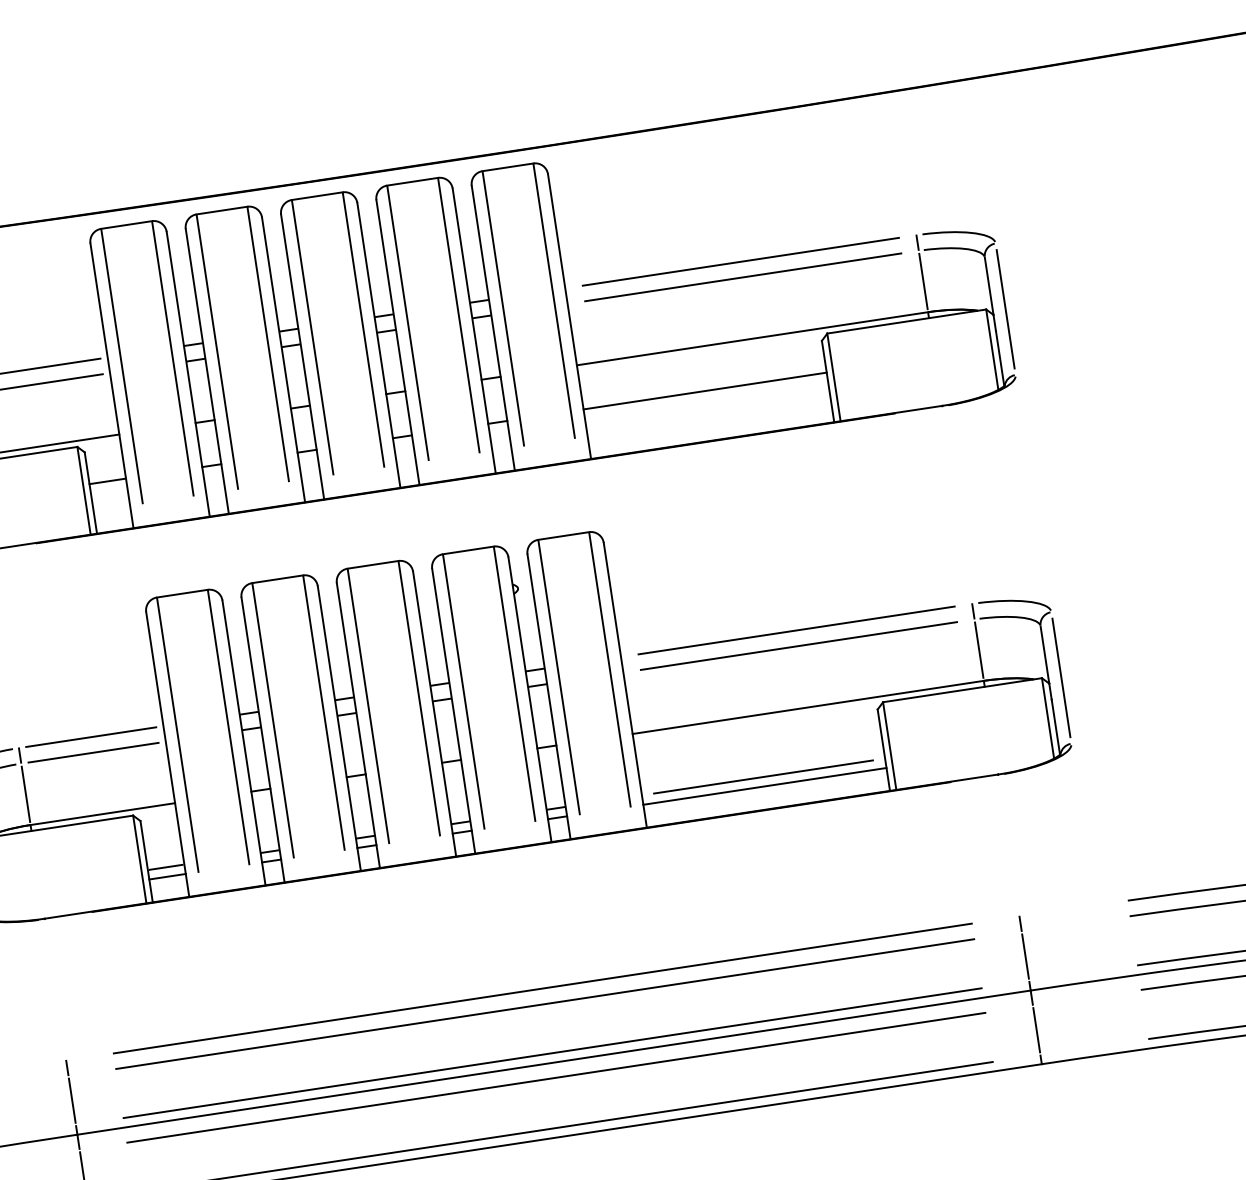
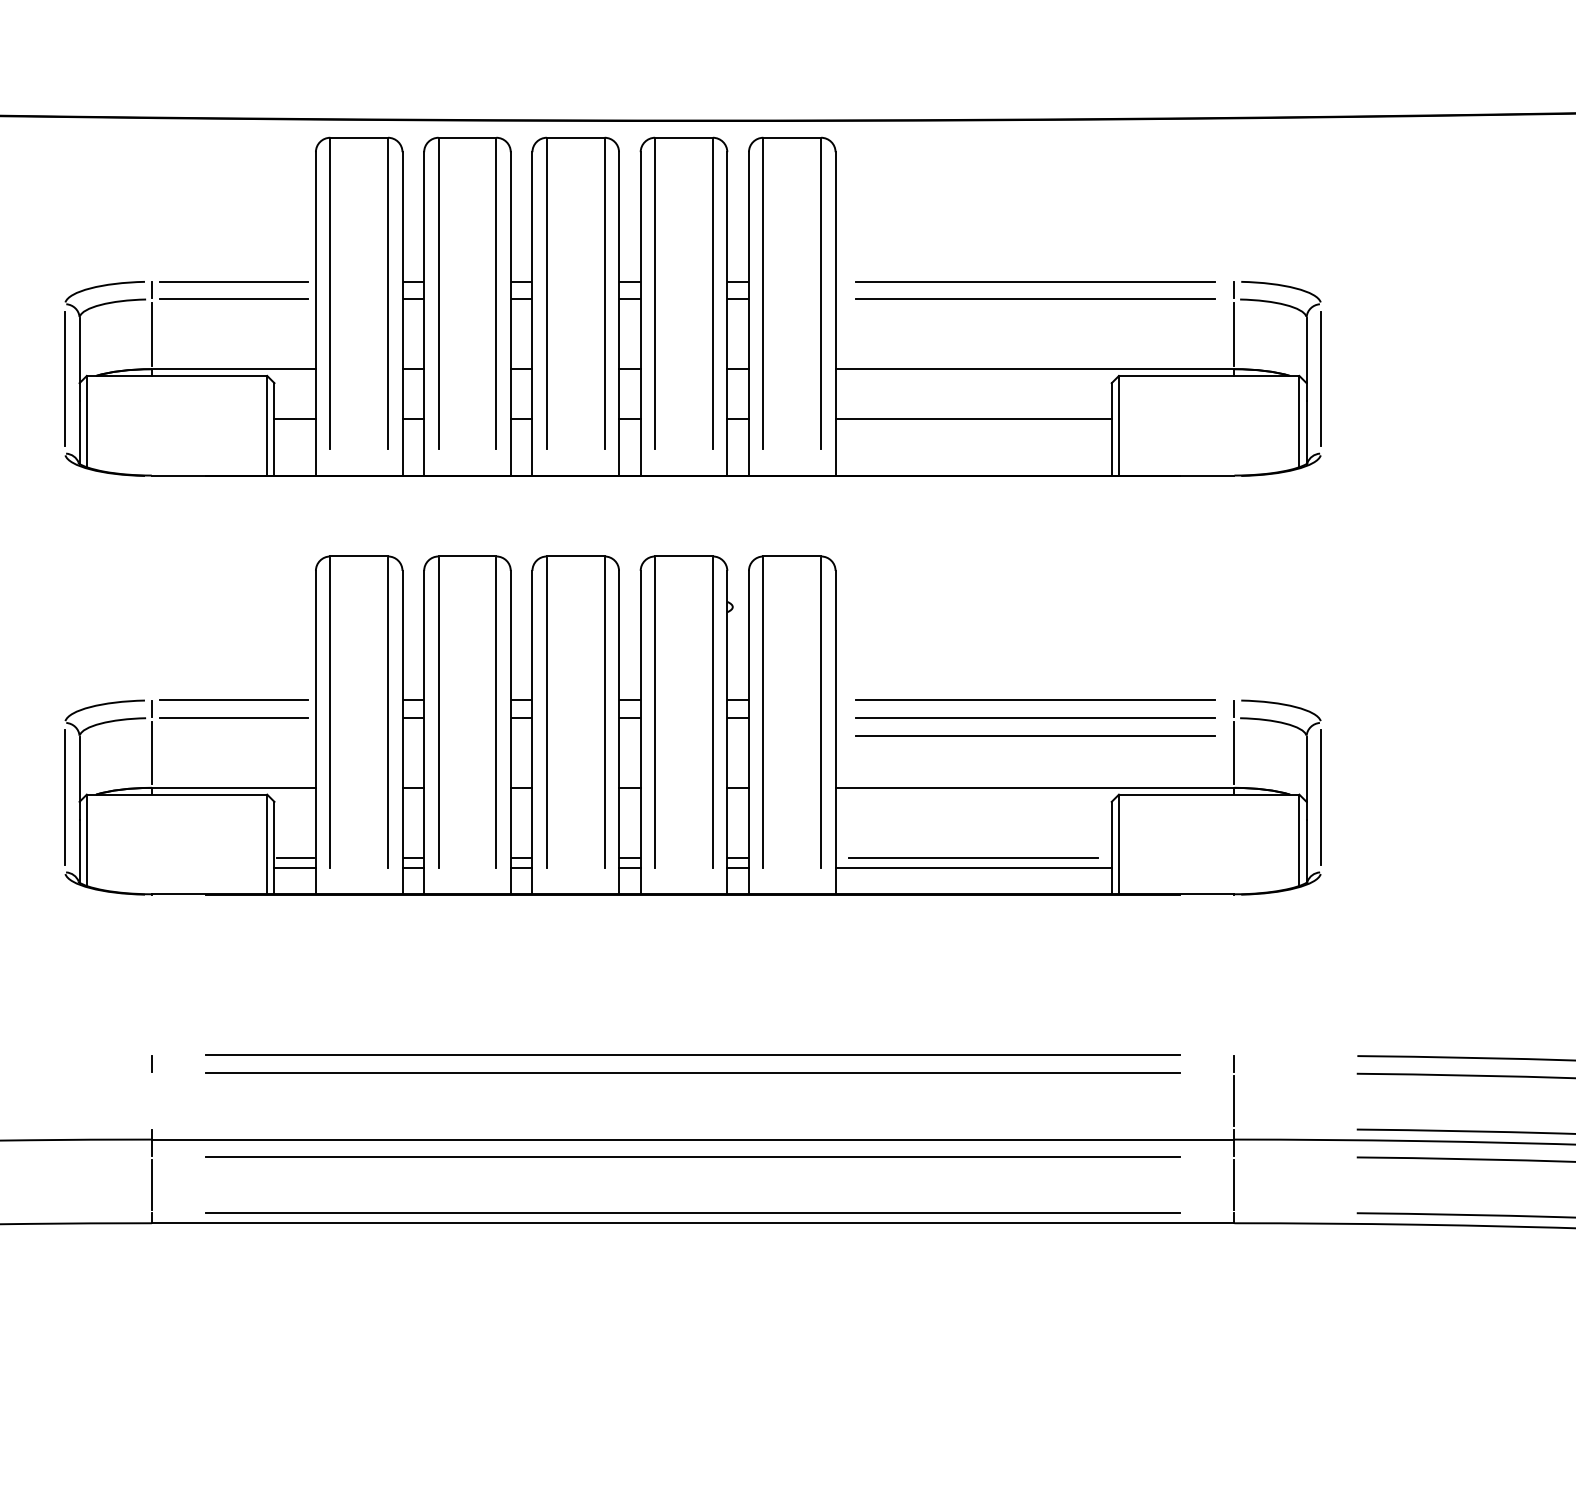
line: (801, 661) -> (1035, 735), added
line: (552, 1052) -> (692, 1128), removed
line: (71, 1100) -> (151, 1100), removed

